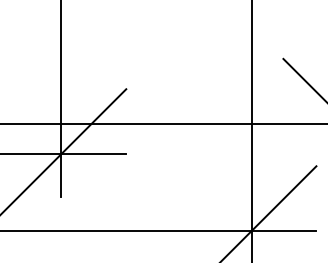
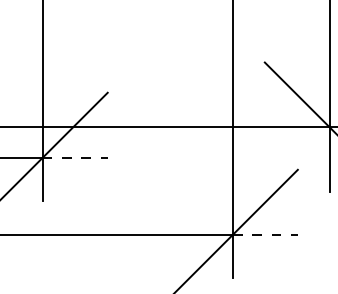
line: (94, 153) -> (75, 157), solid -> dashed
line: (284, 230) -> (265, 234), solid -> dashed

